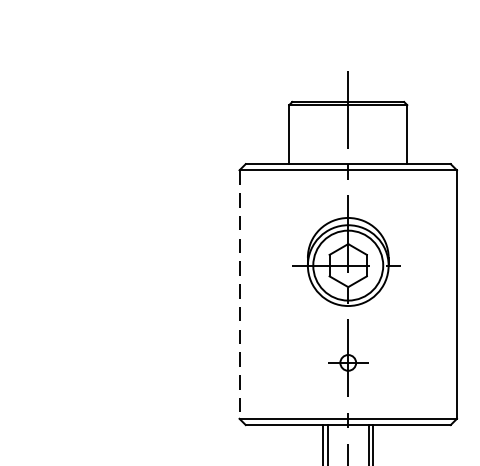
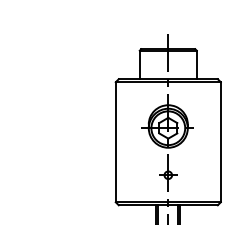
line: (238, 295) -> (115, 142), dashed -> solid

